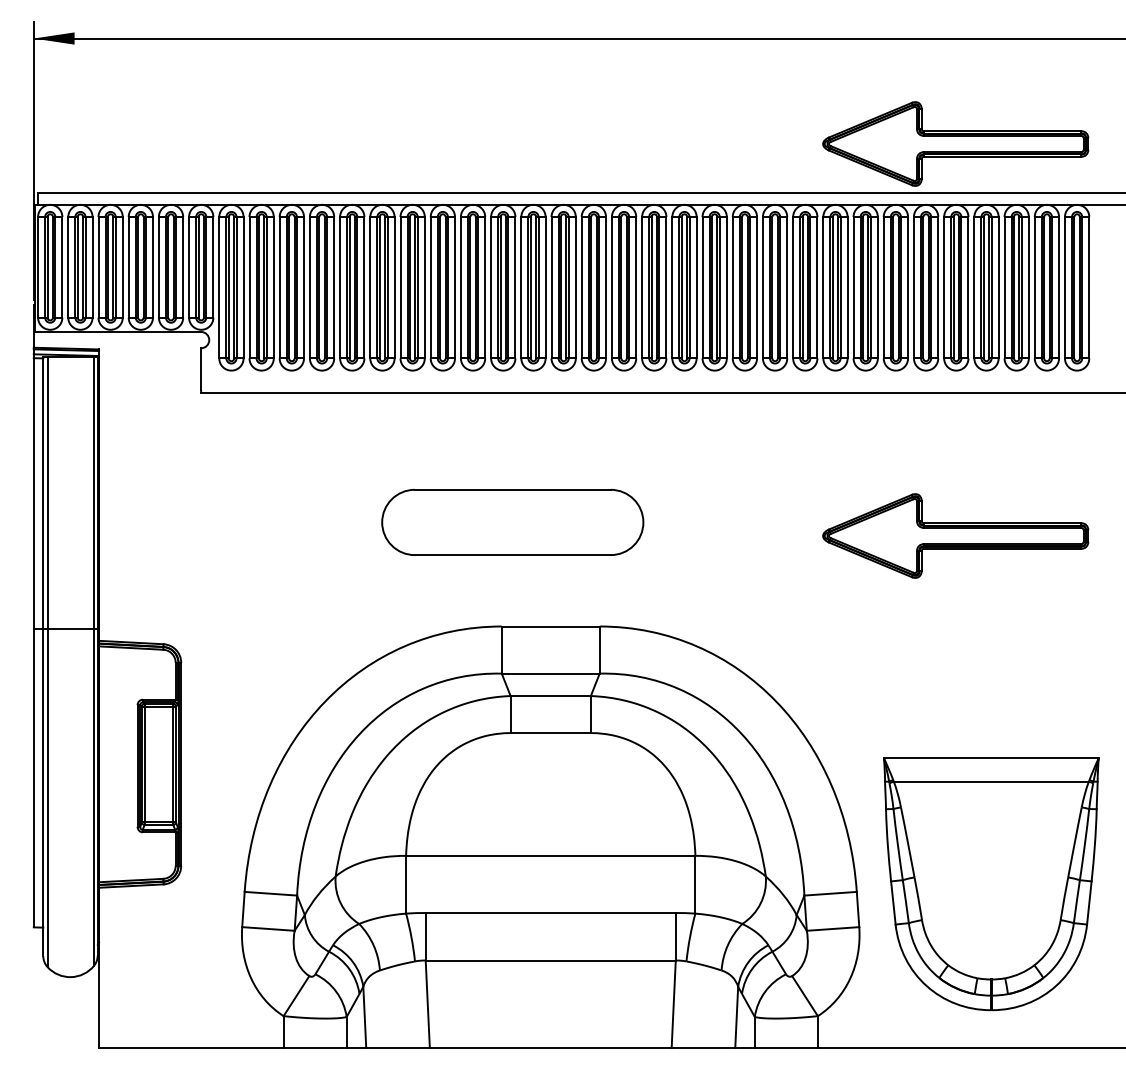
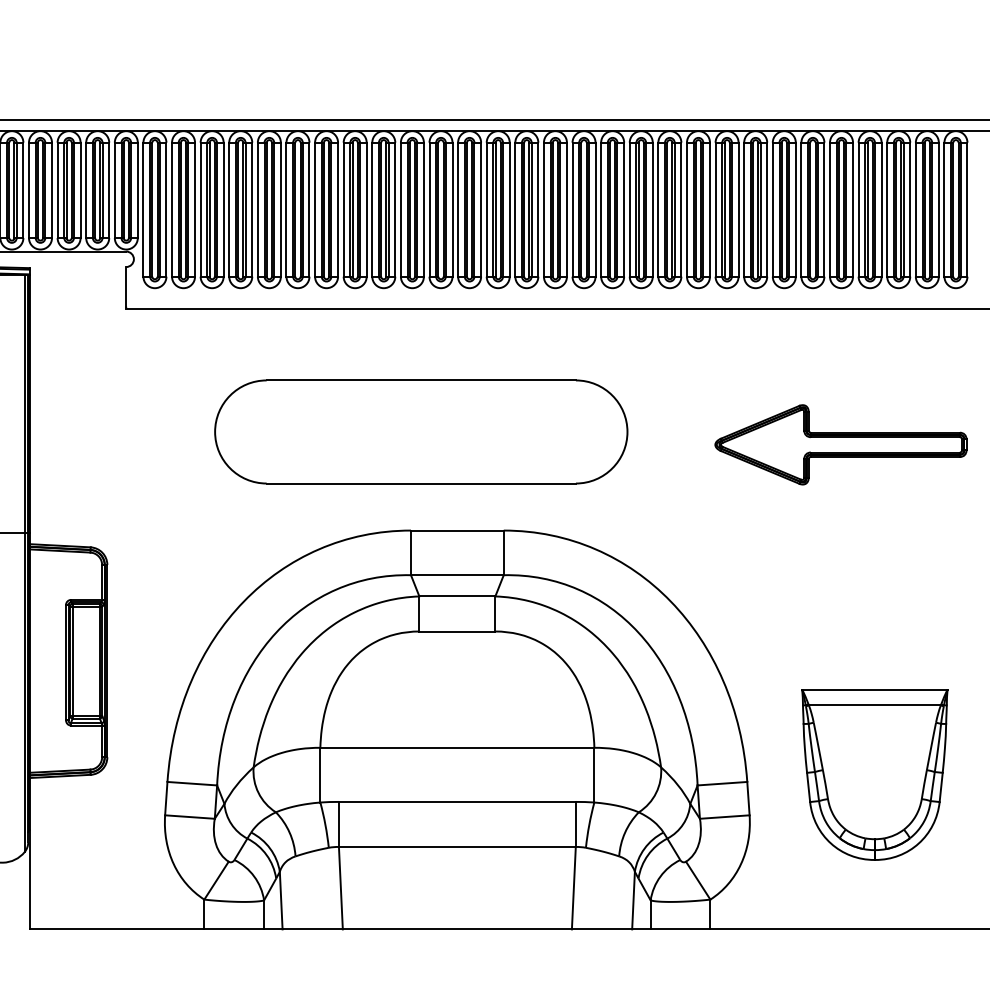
part: (955, 143) -> (840, 73), removed
part: (512, 522) -> (421, 432), size x1.67
part: (991, 884) -> (874, 774), size x0.71

